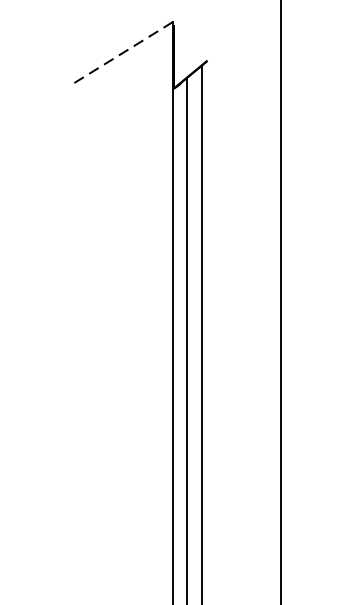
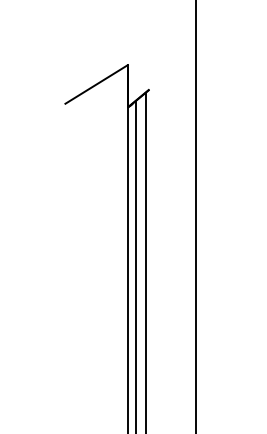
line: (123, 52) -> (96, 84), dashed -> solid

